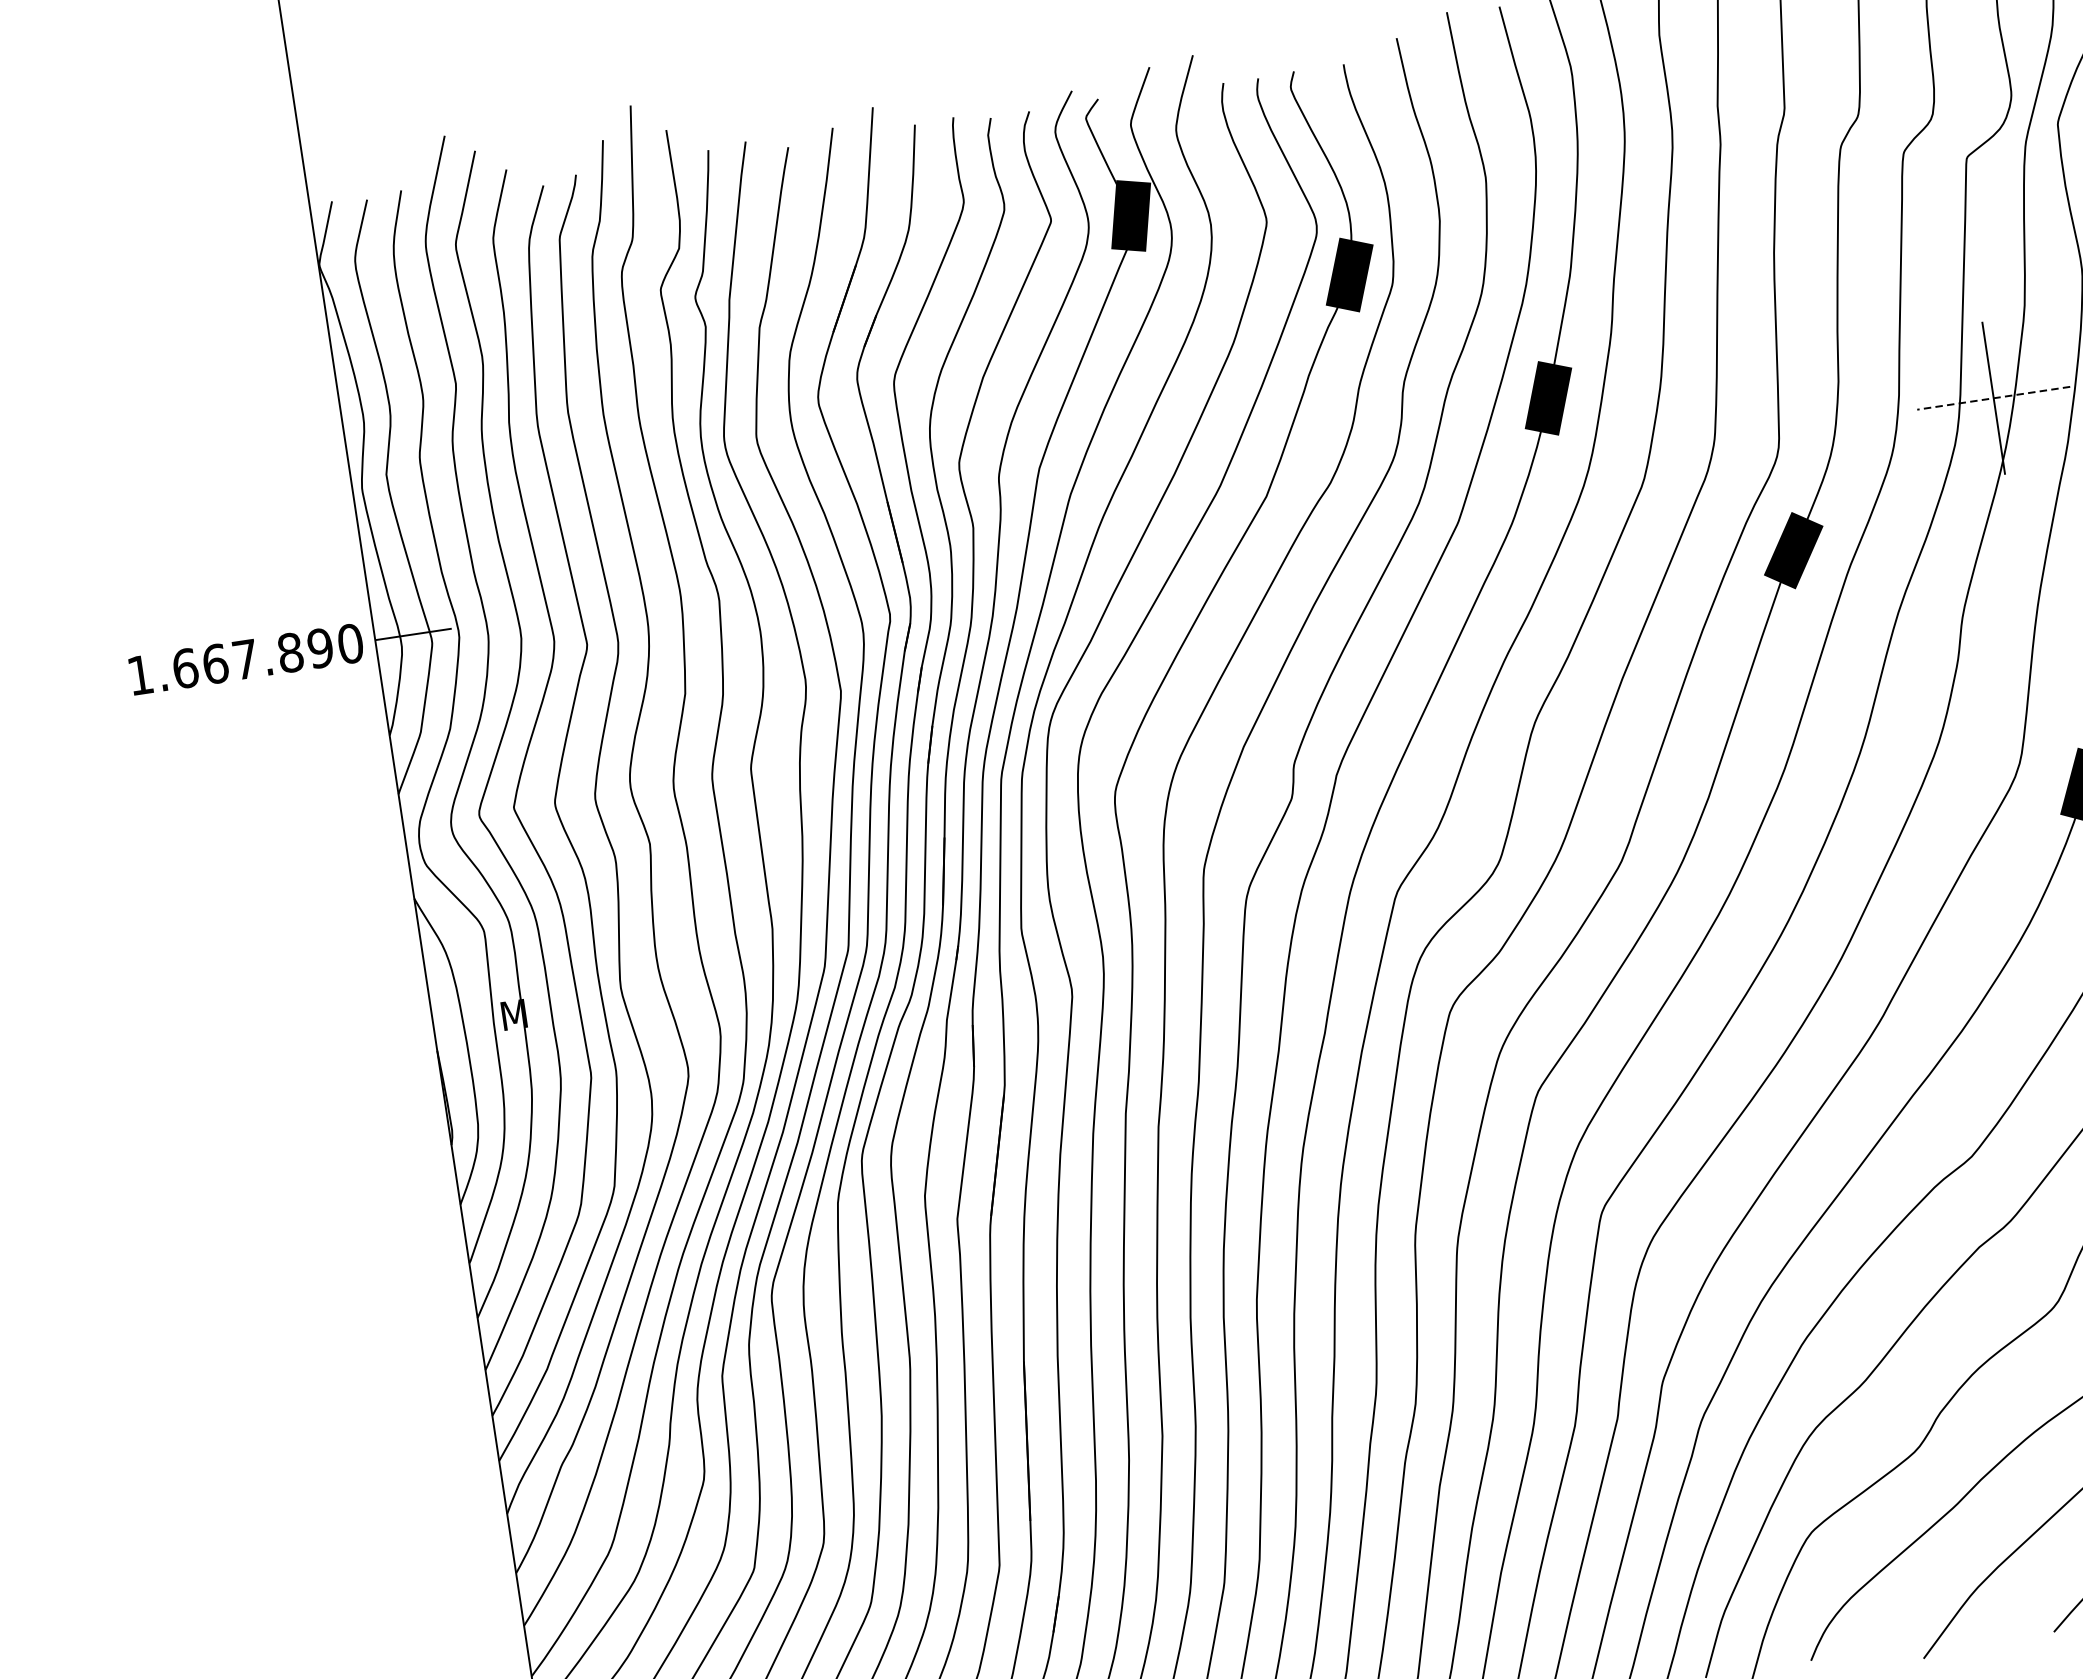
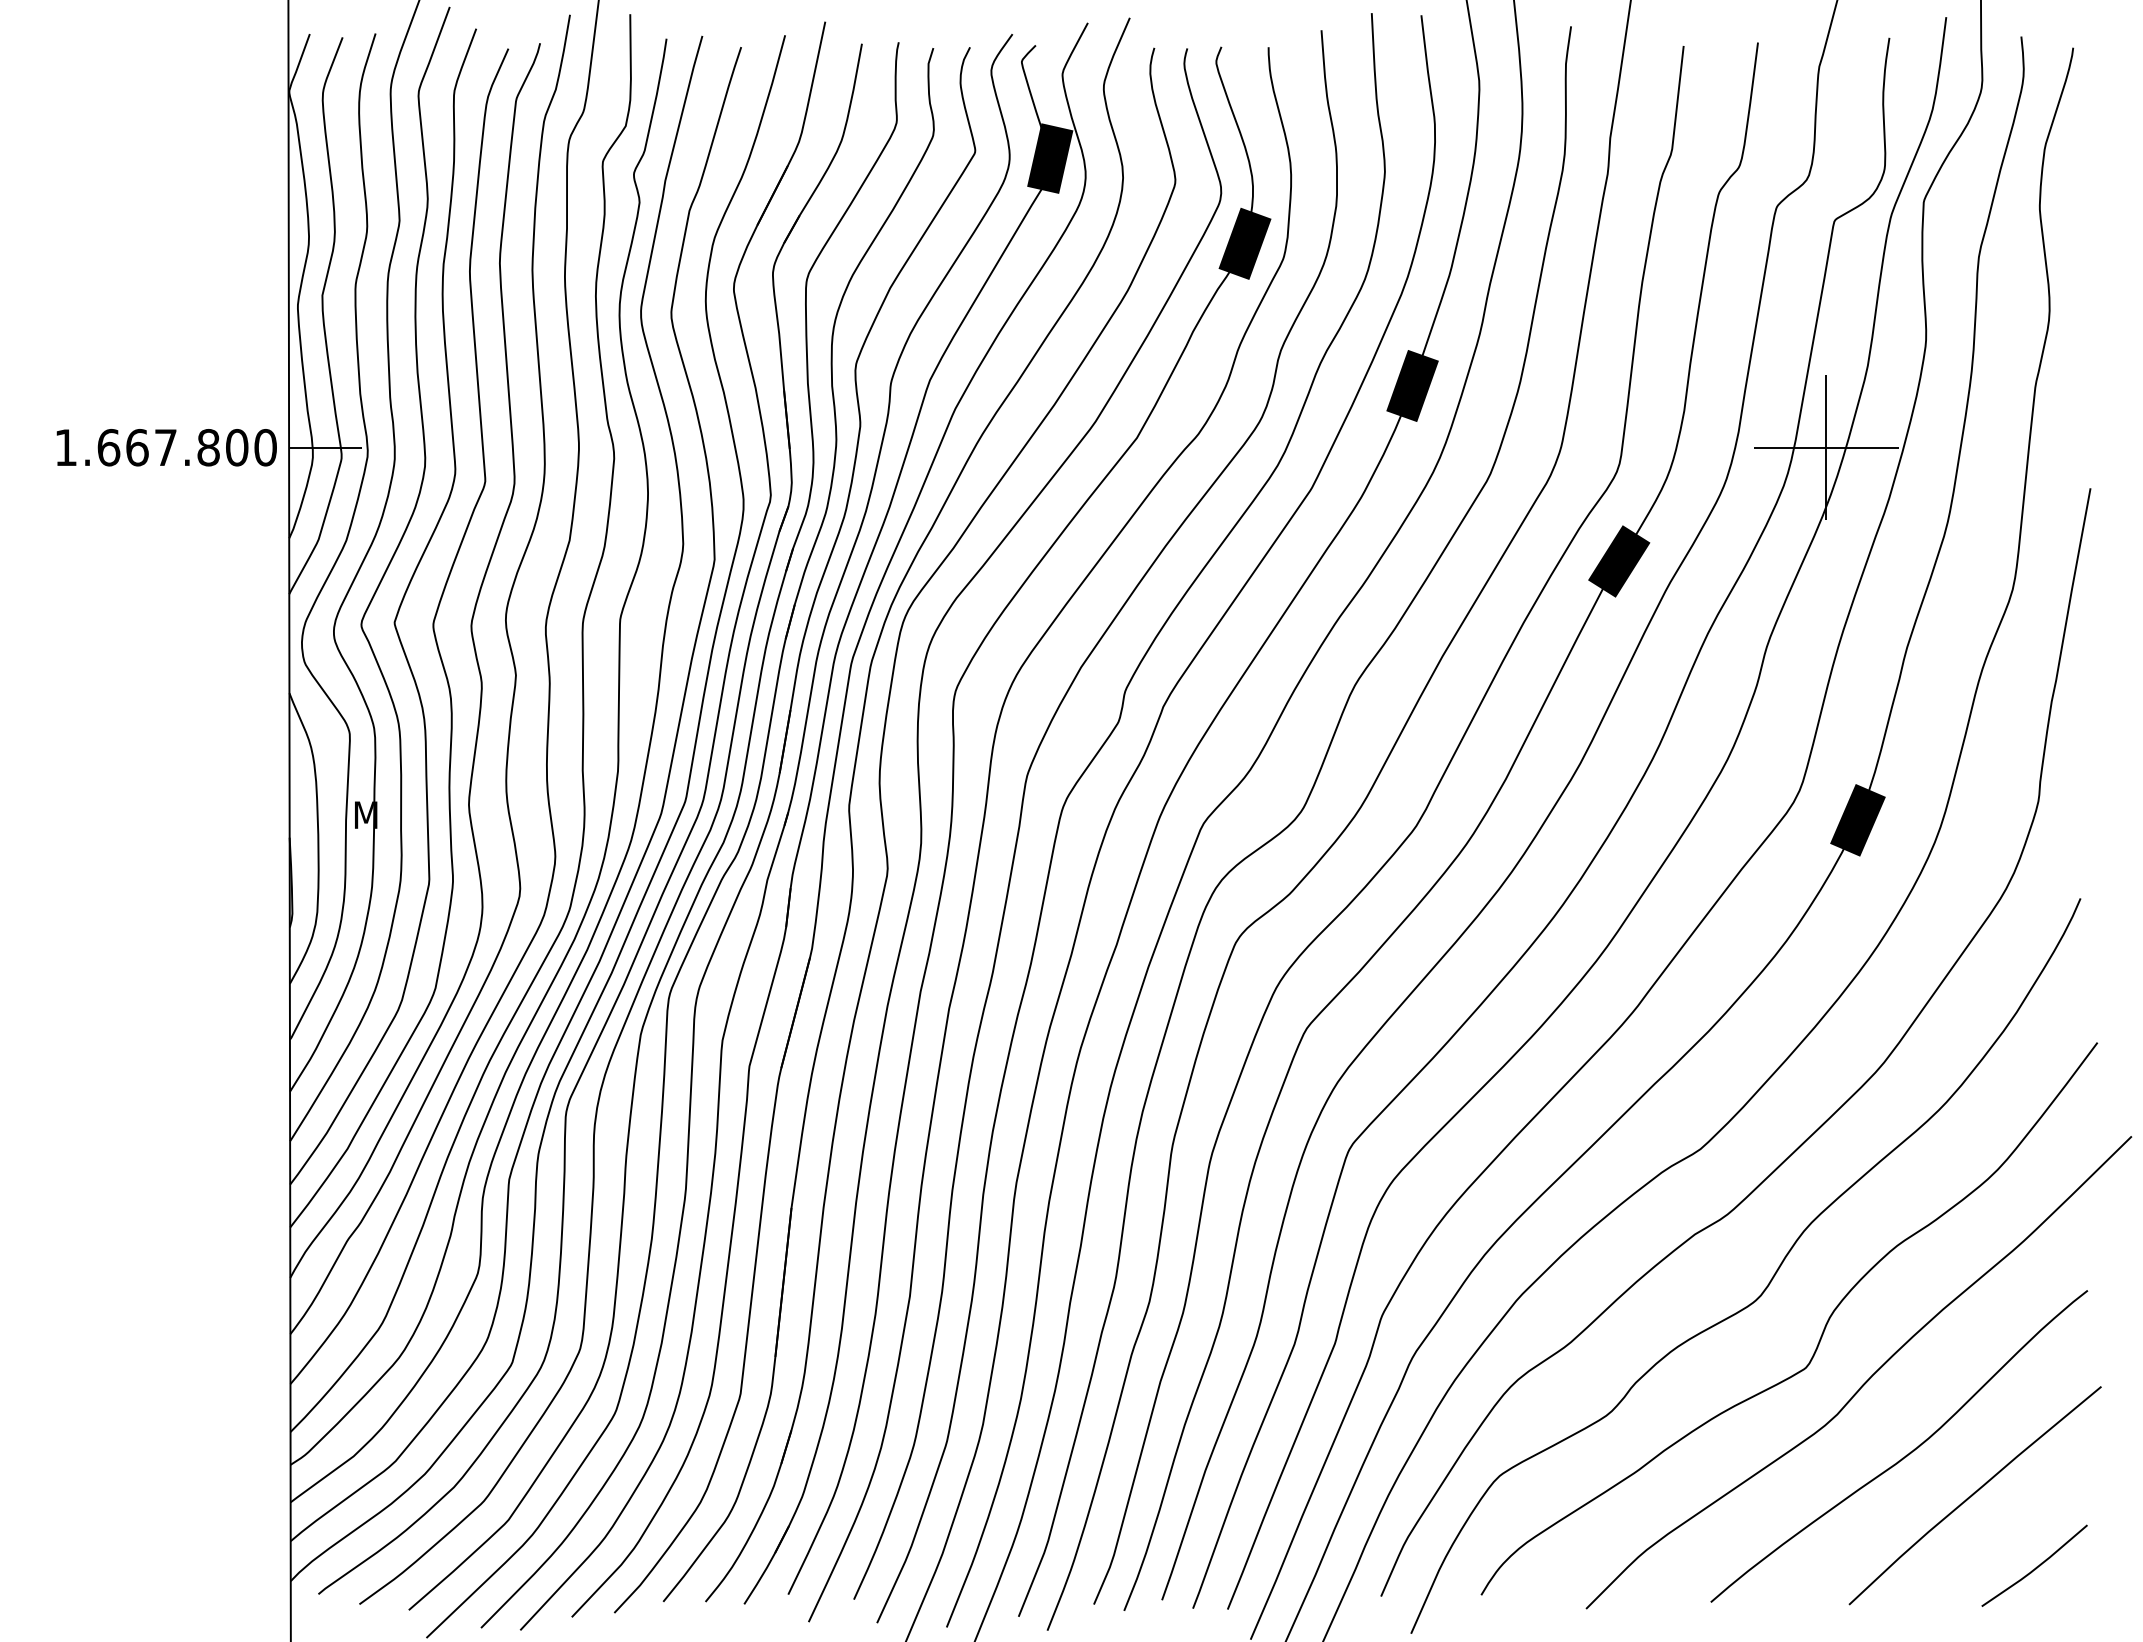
line: (1993, 398) -> (1826, 447), dashed -> solid
text: (319, 648) -> (236, 447), 1.667.890 -> 1.667.800

